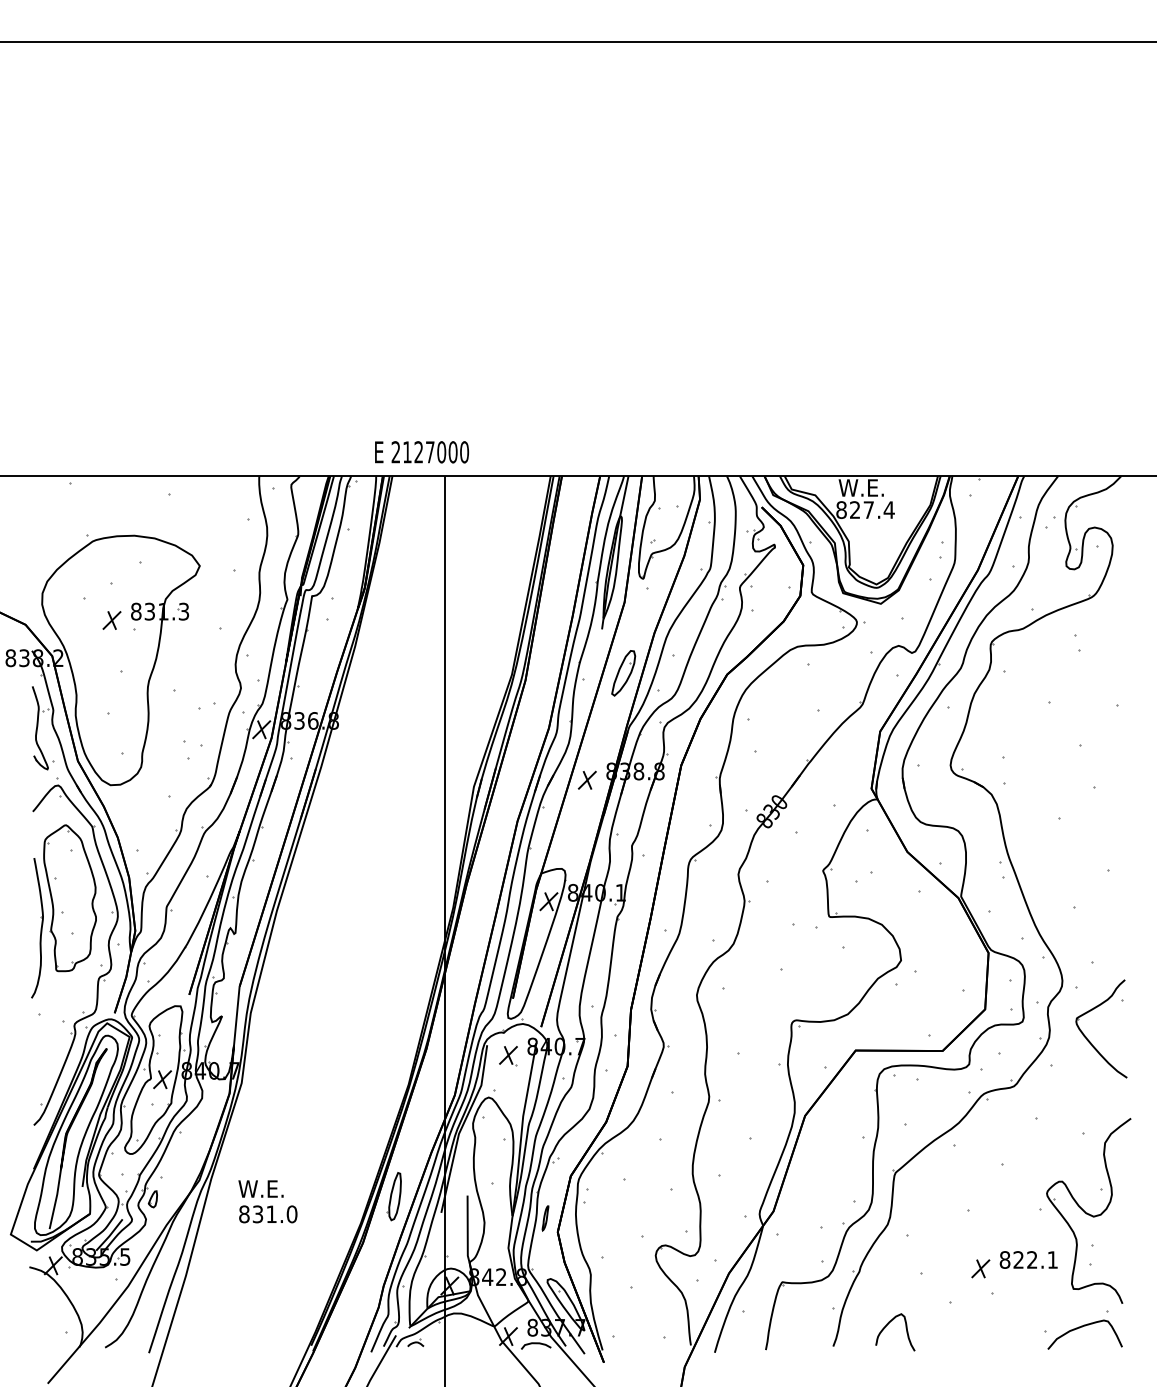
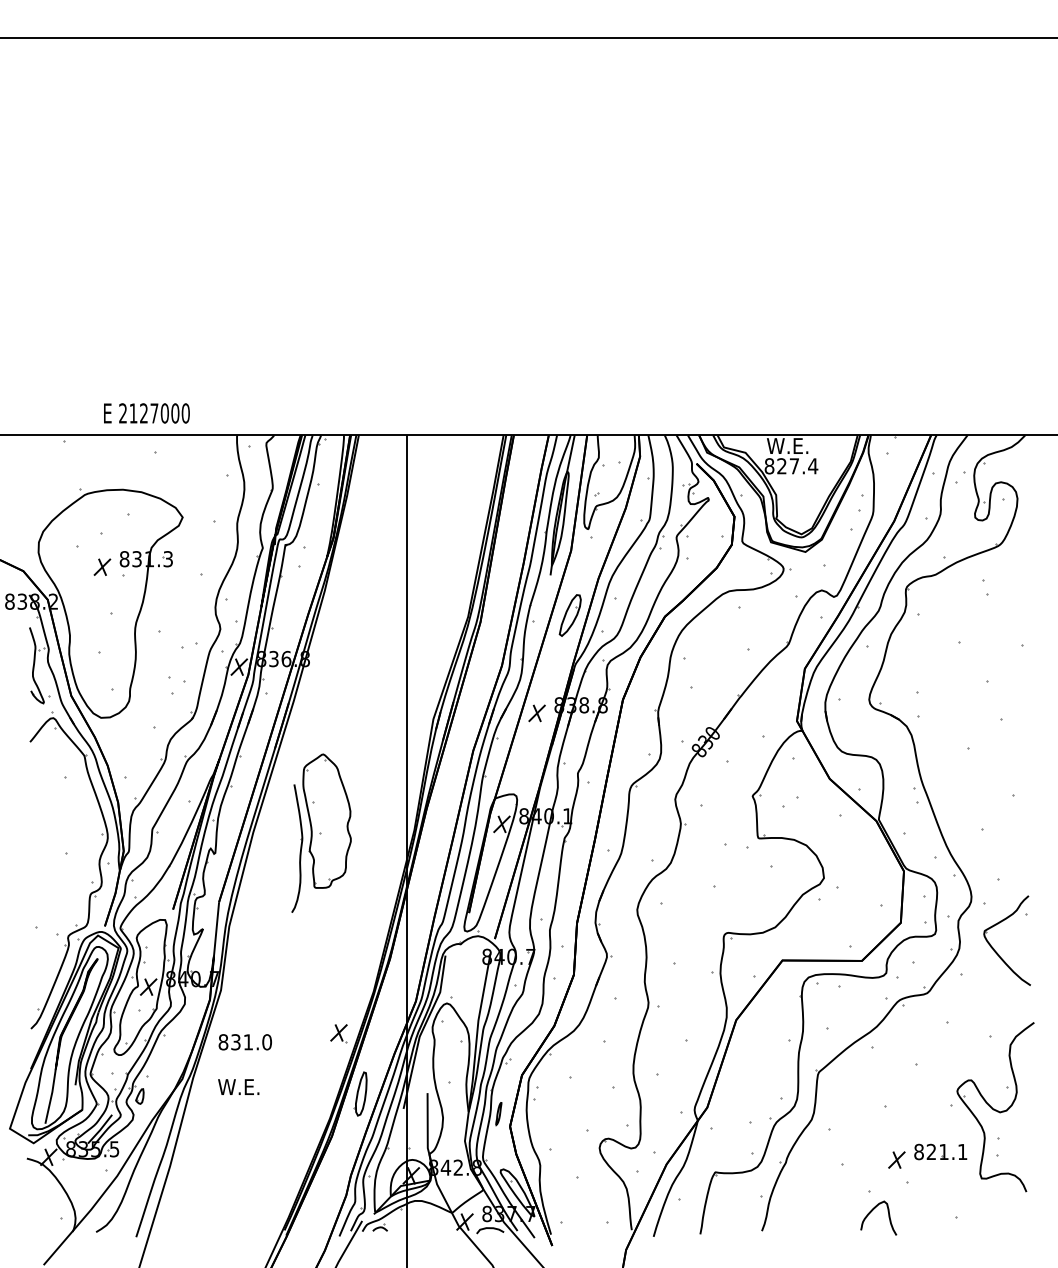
text: (421, 452) -> (146, 413), moved
part: (63, 910) -> (321, 832), moved
part: (507, 1056) -> (338, 1033), moved
text: (267, 1214) -> (244, 1042), moved
text: (1031, 1259) -> (943, 1151), 822.1 -> 821.1
curve: (888, 1325) -> (872, 1211), moved
part: (1084, 1329) -> (991, 1215), removed

